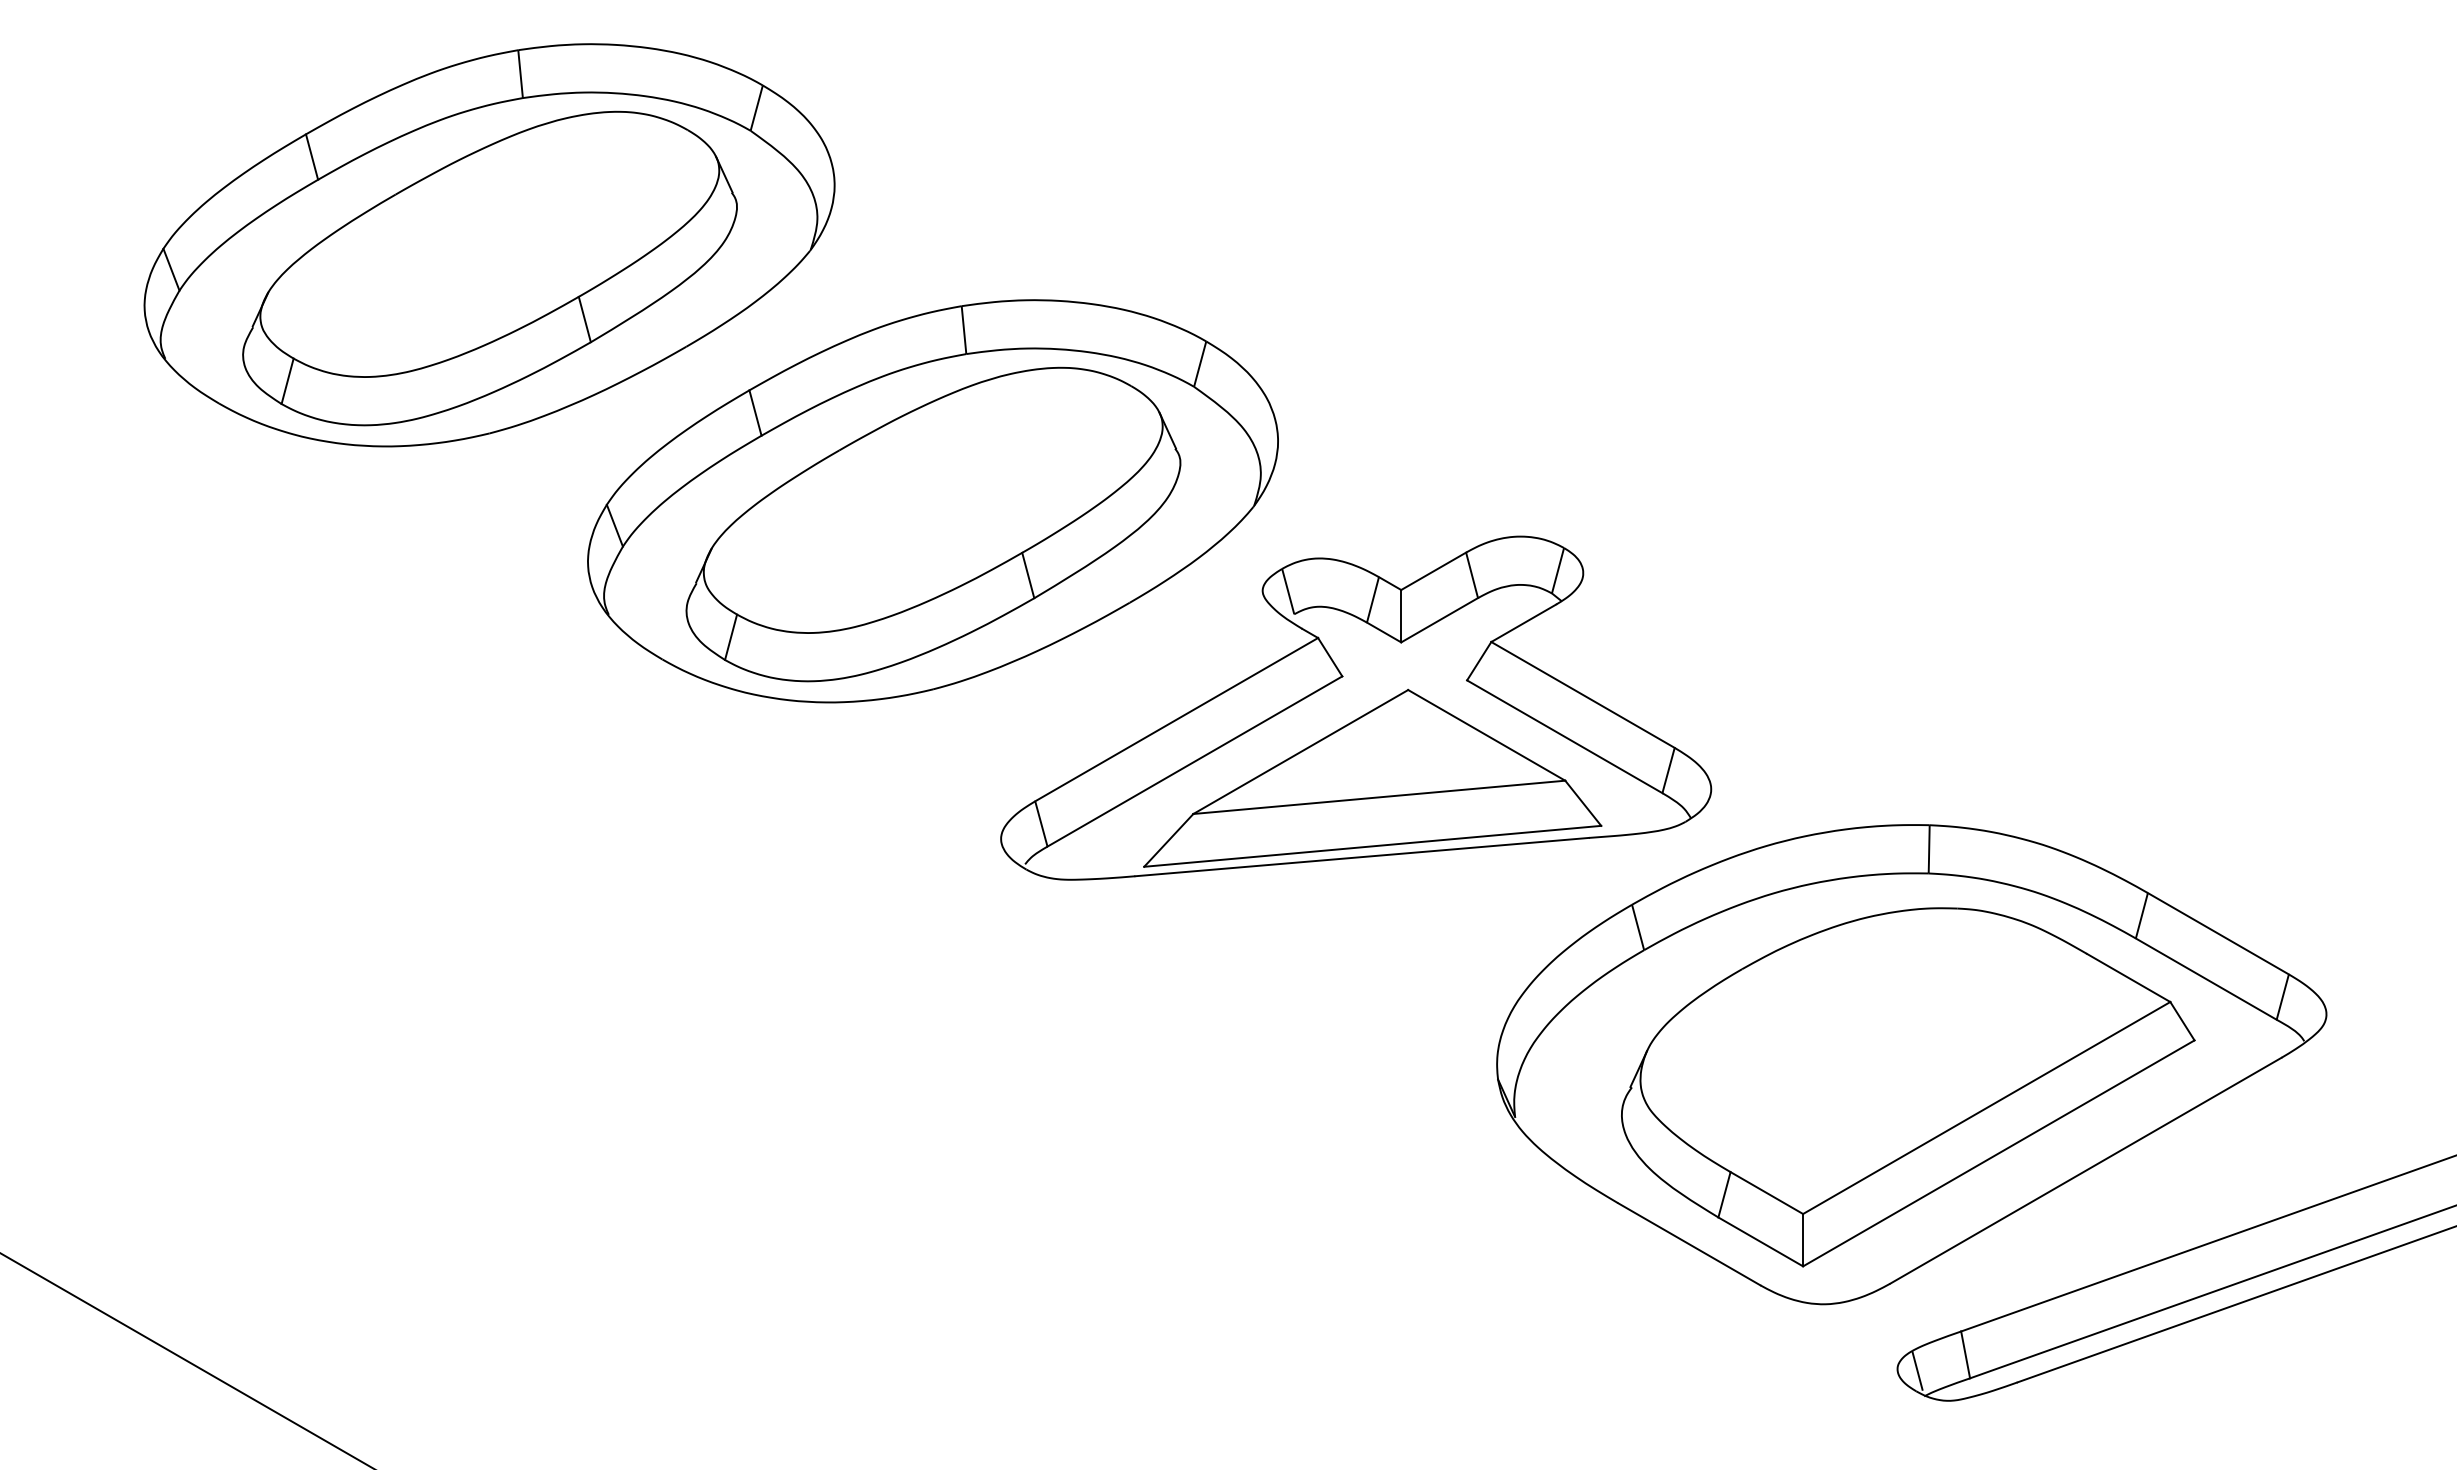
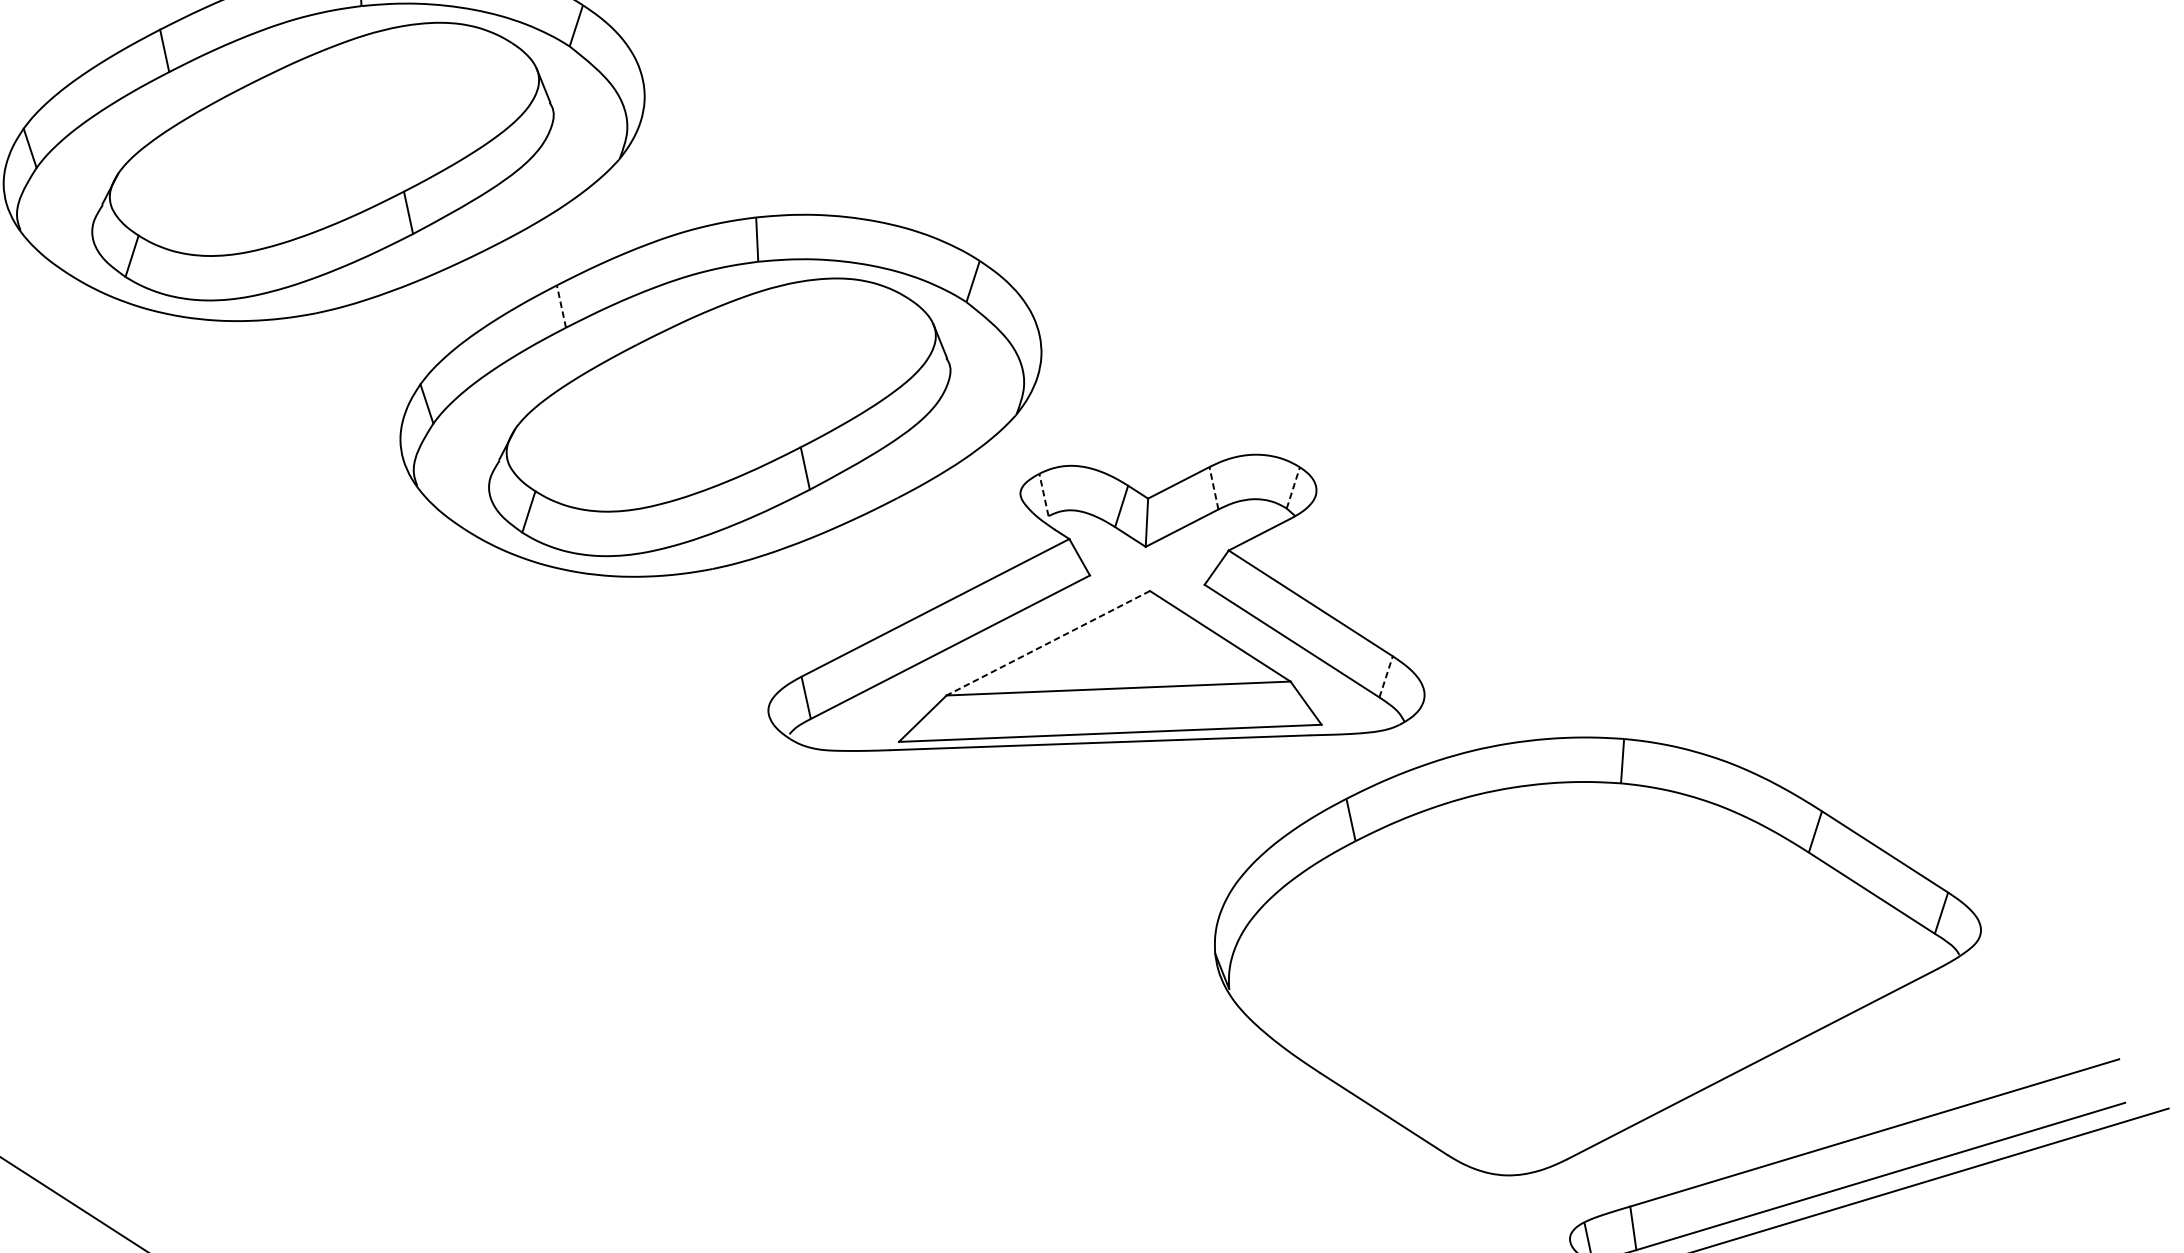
line: (755, 412) -> (561, 306), solid -> dashed
line: (1558, 570) -> (1293, 487), solid -> dashed
line: (1472, 575) -> (1214, 488), solid -> dashed
line: (1288, 591) -> (1044, 494), solid -> dashed
line: (1300, 752) -> (1048, 643), solid -> dashed
line: (1668, 770) -> (1386, 676), solid -> dashed
part: (1908, 1087) -> (1592, 979), removed

